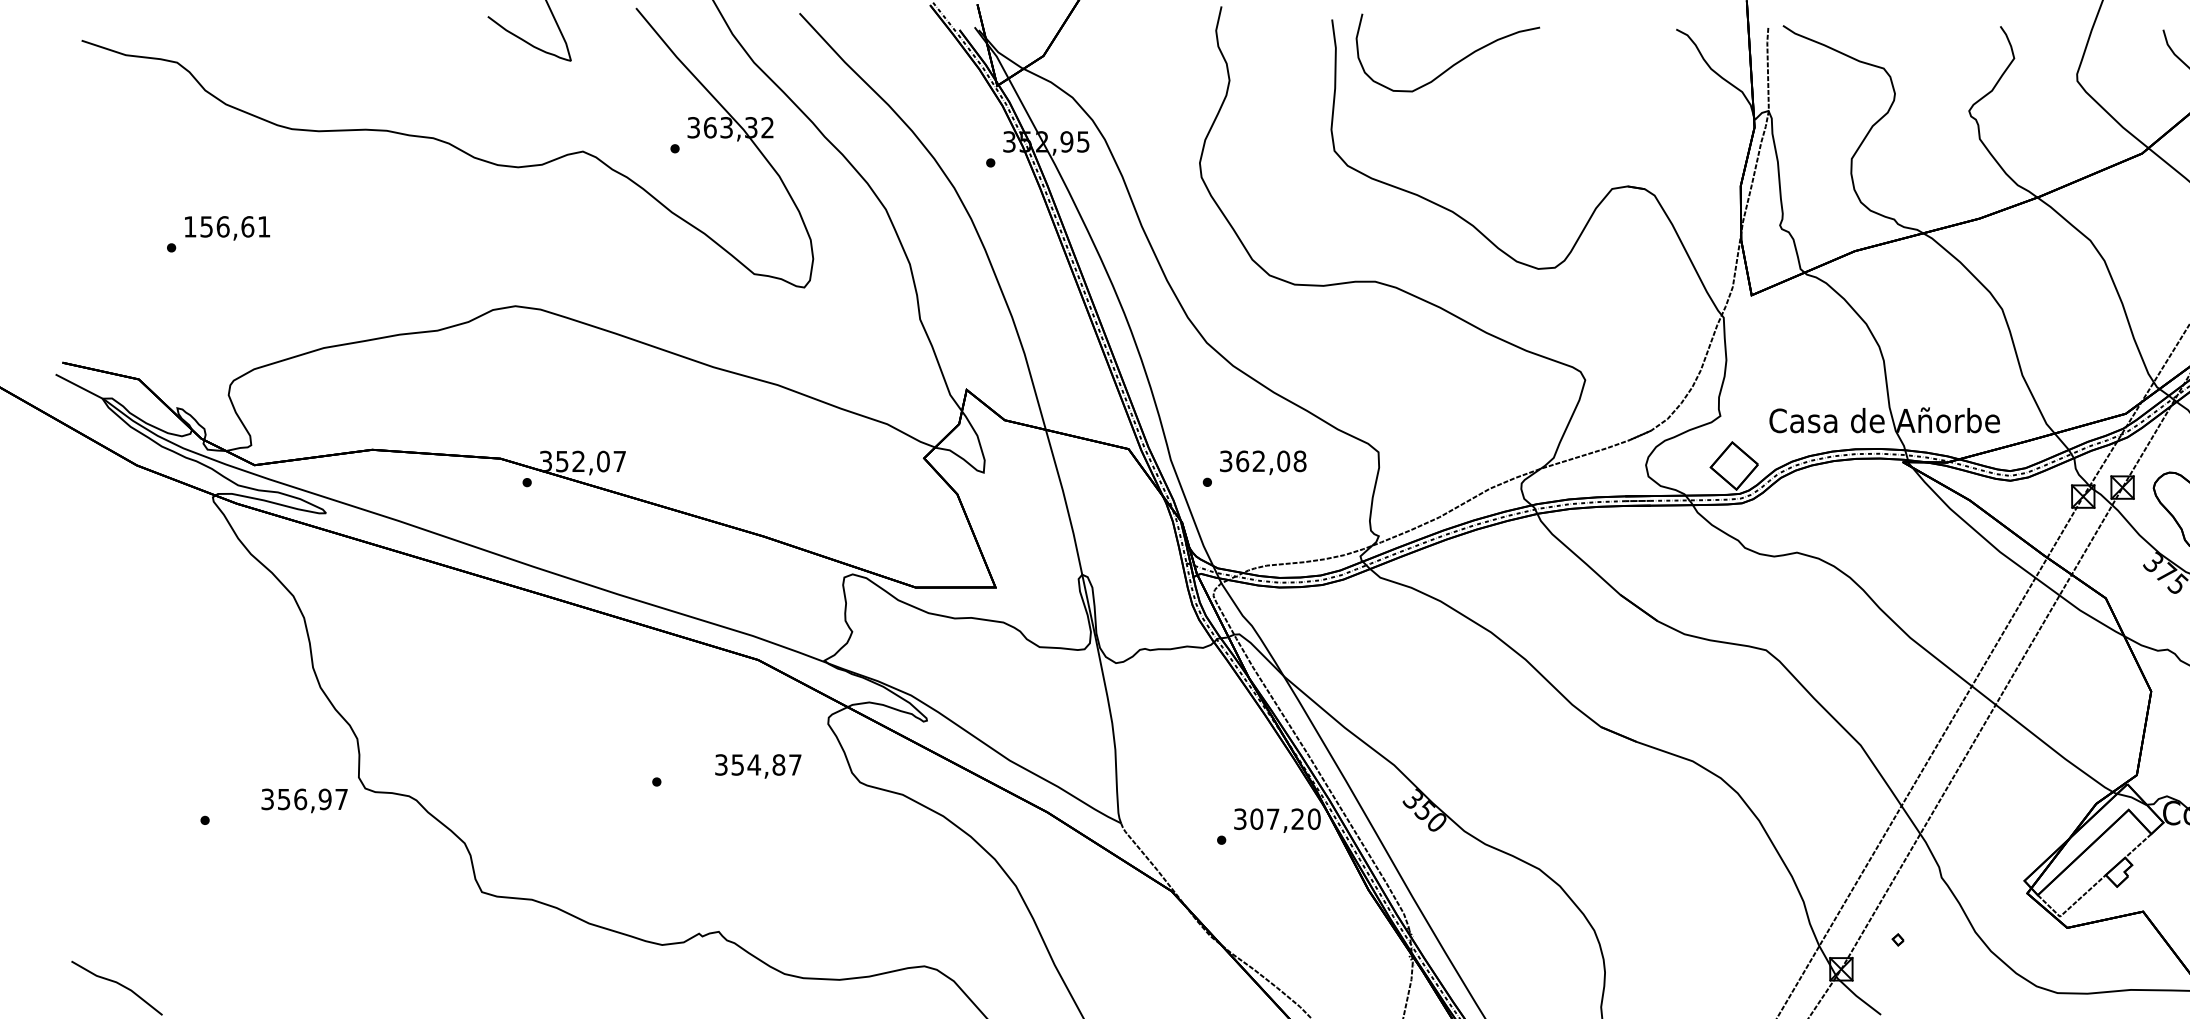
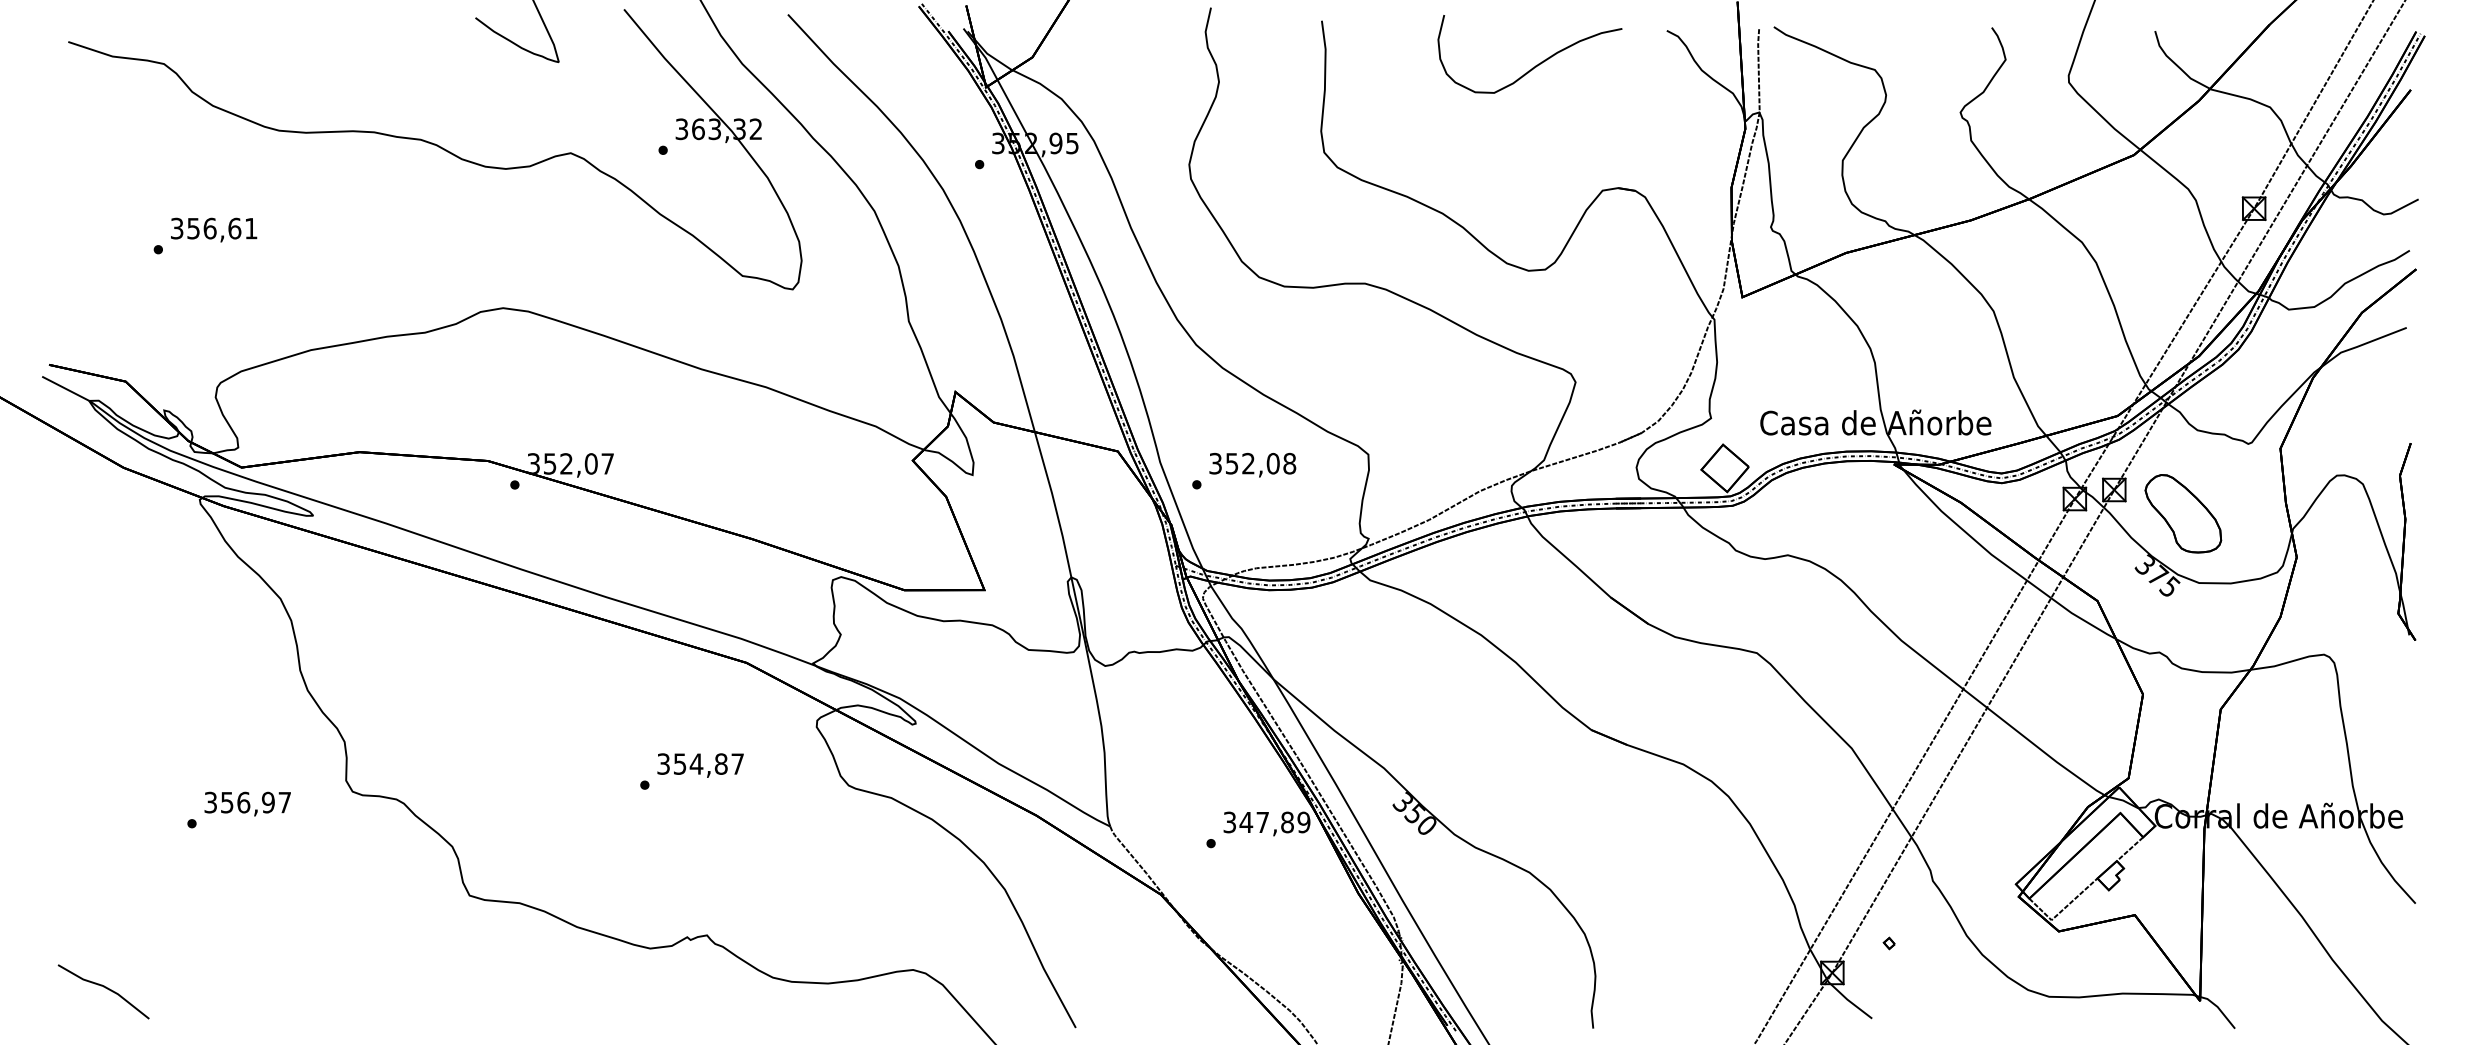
curve: (1453, 64) -> (1535, 65), moved
text: (190, 226) -> (177, 228), 156,61 -> 356,61
text: (1241, 461) -> (1231, 463), 362,08 -> 352,08
text: (758, 766) -> (700, 765), moved
text: (304, 800) -> (247, 803), moved
text: (1284, 819) -> (1274, 822), 307,20 -> 347,89

